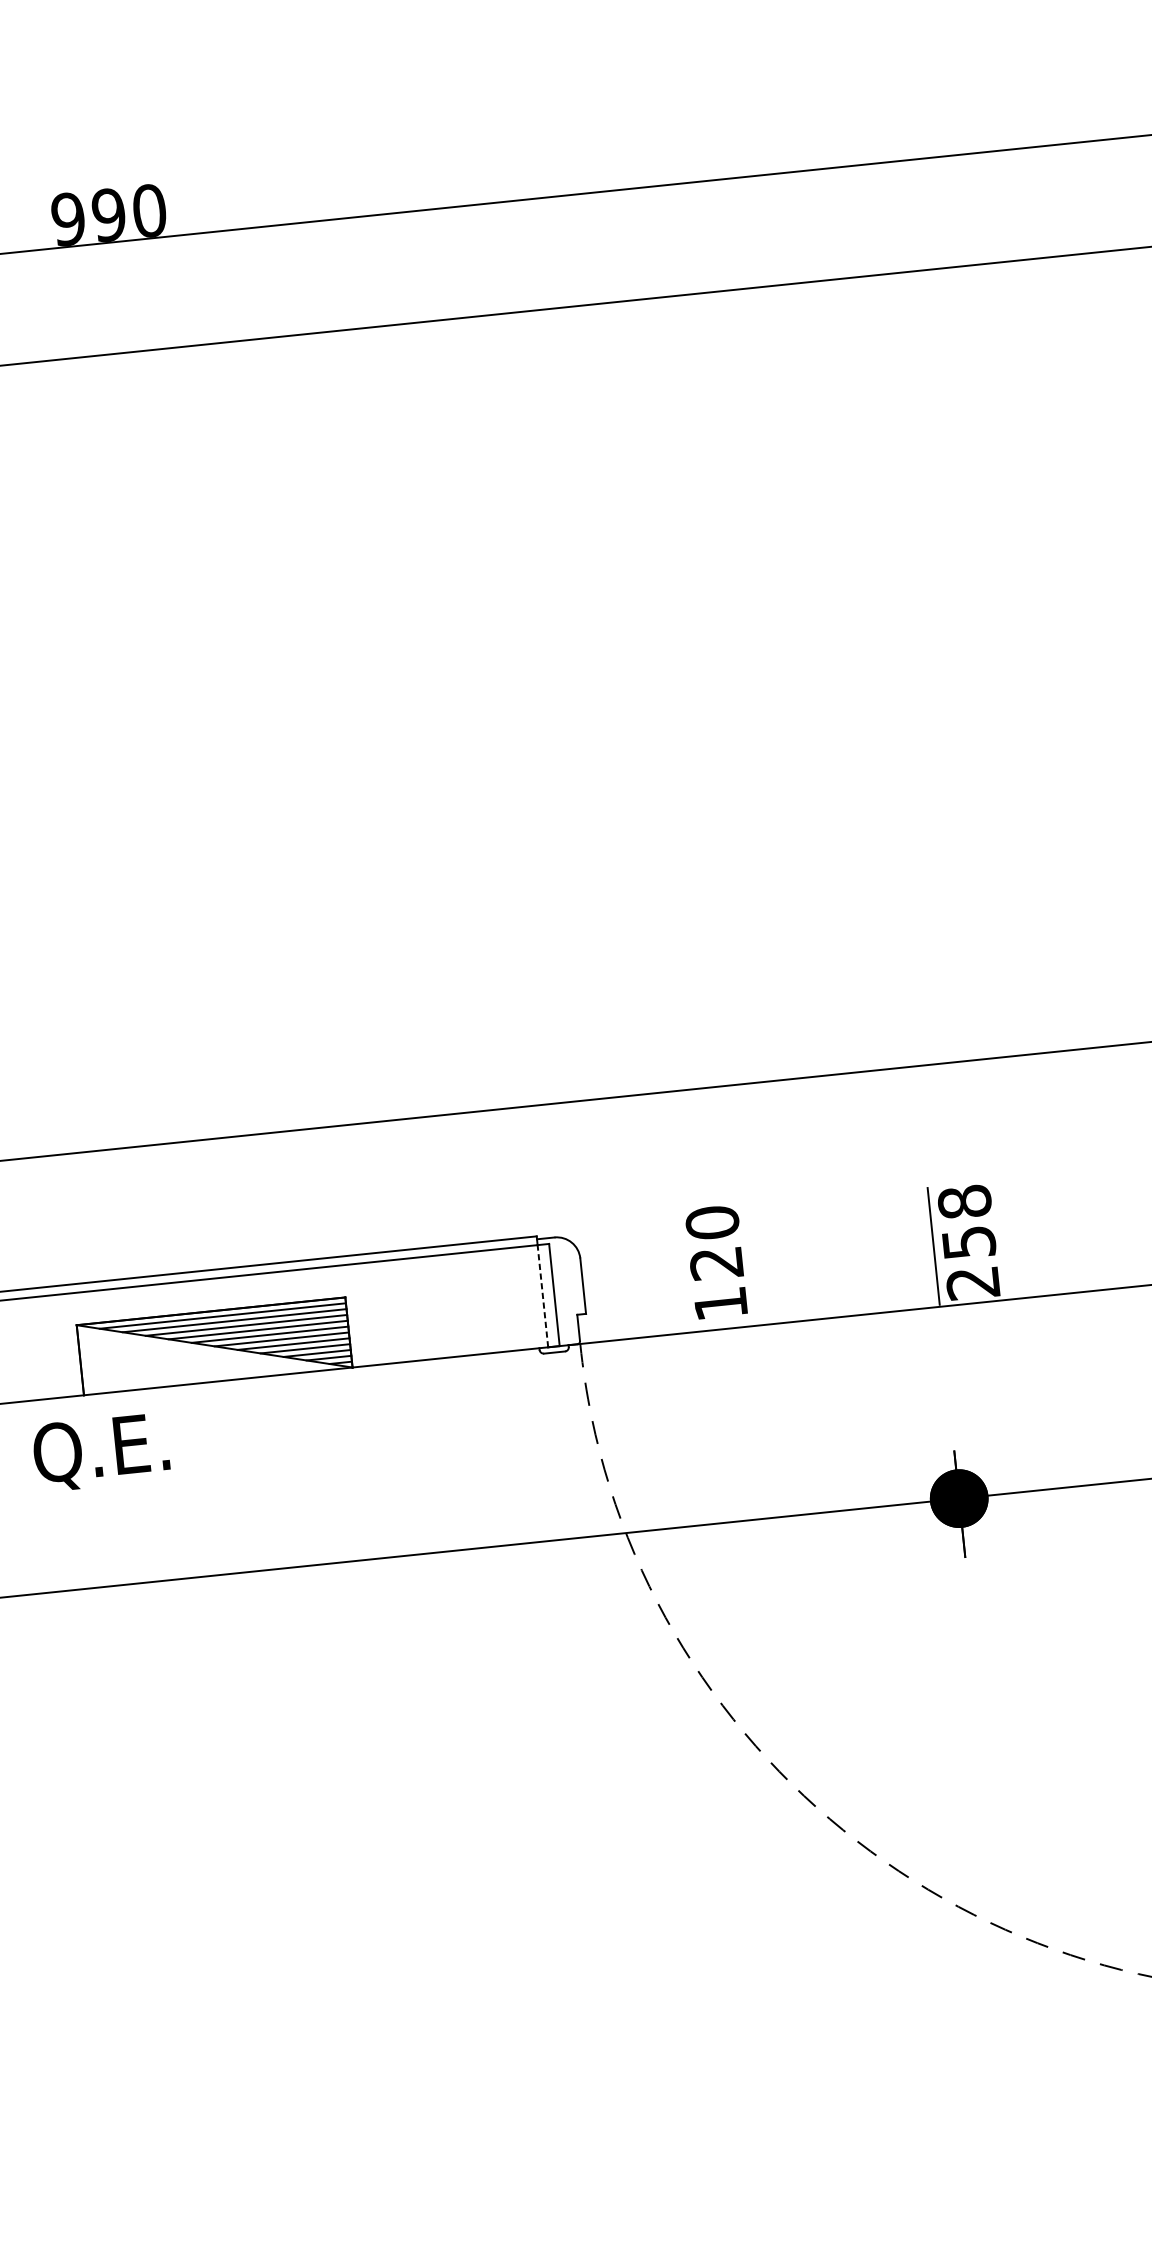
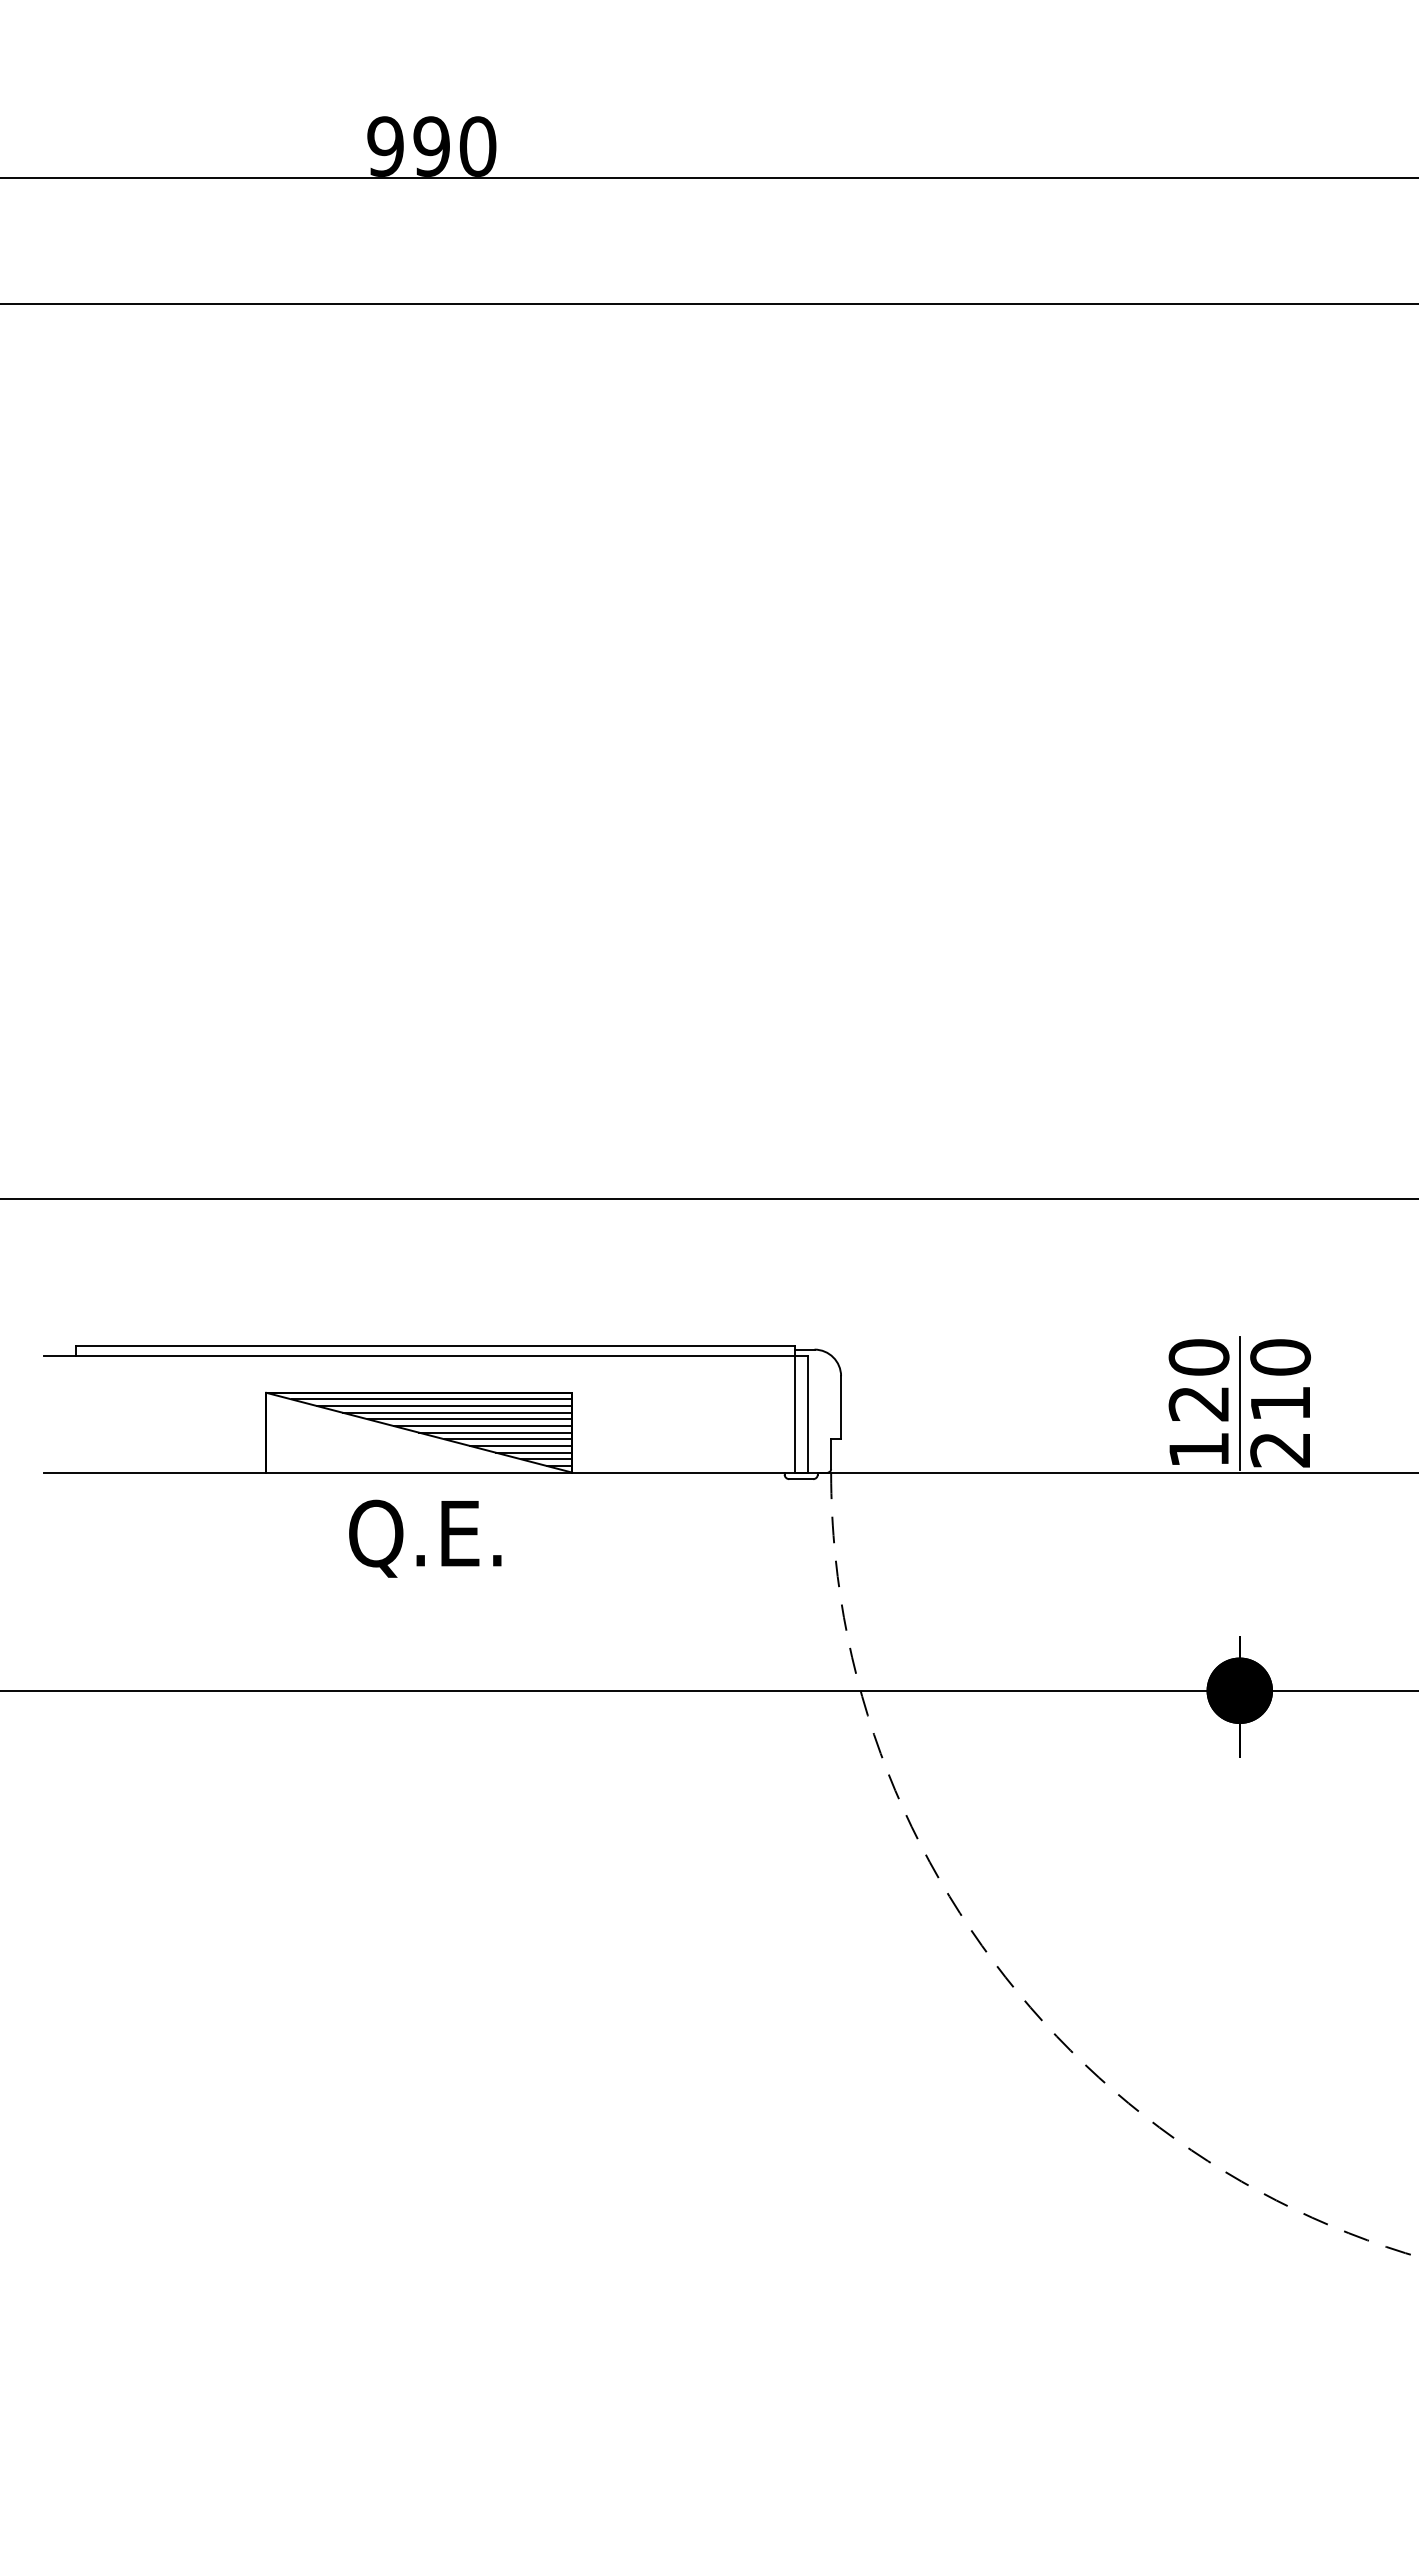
text: (966, 1222) -> (1280, 1380), 258 -> 210
text: (715, 1261) -> (1198, 1401), moved
line: (542, 1295) -> (794, 1413), dashed -> solid
text: (101, 1452) -> (425, 1538), moved

